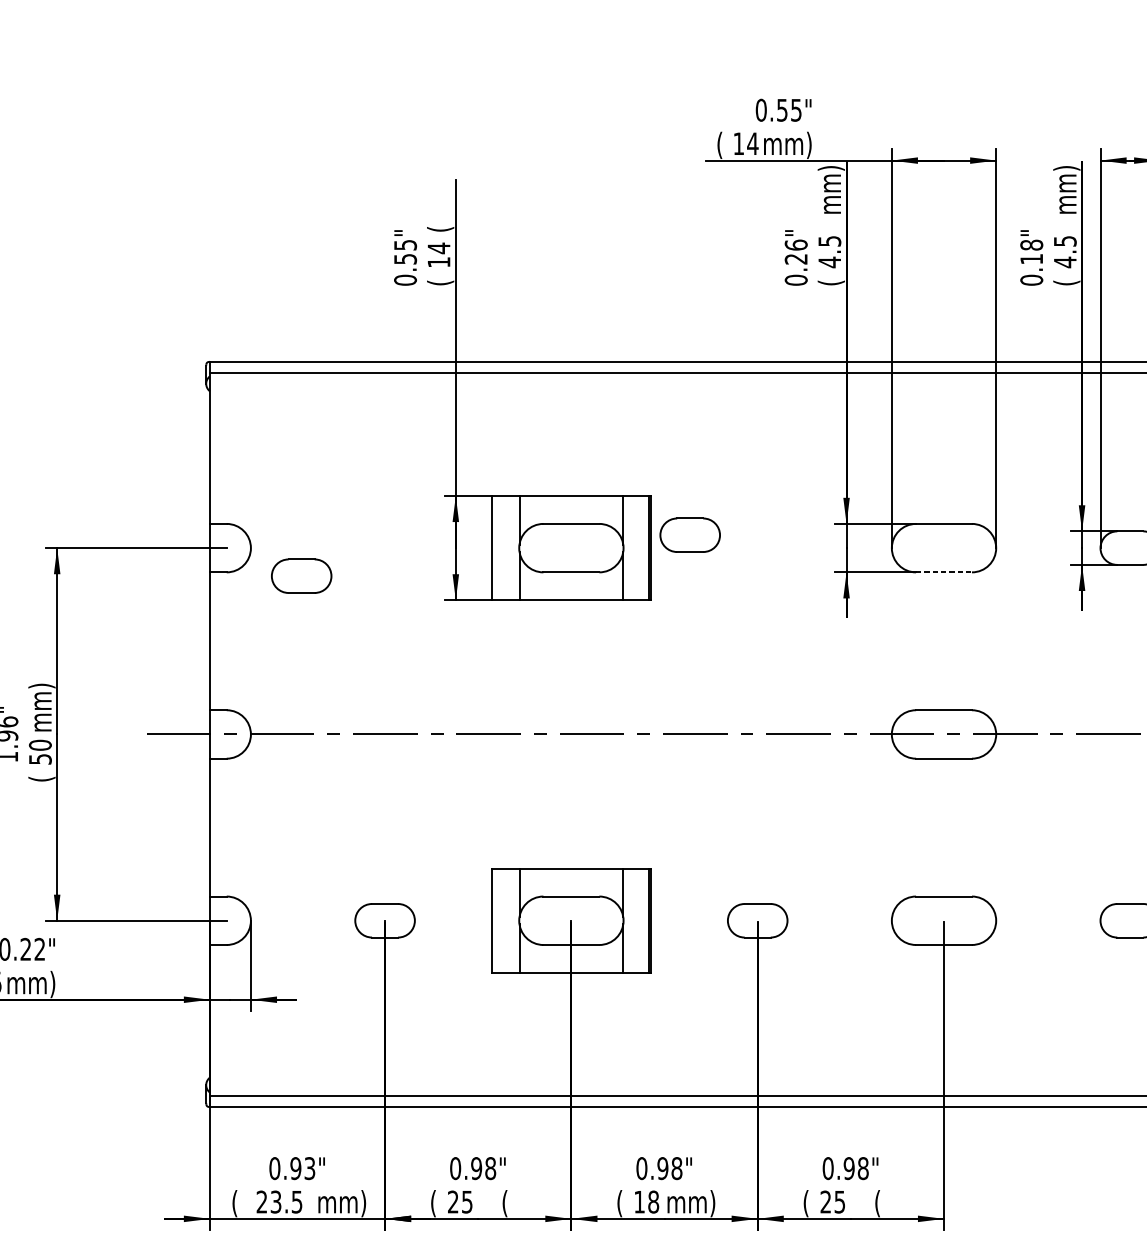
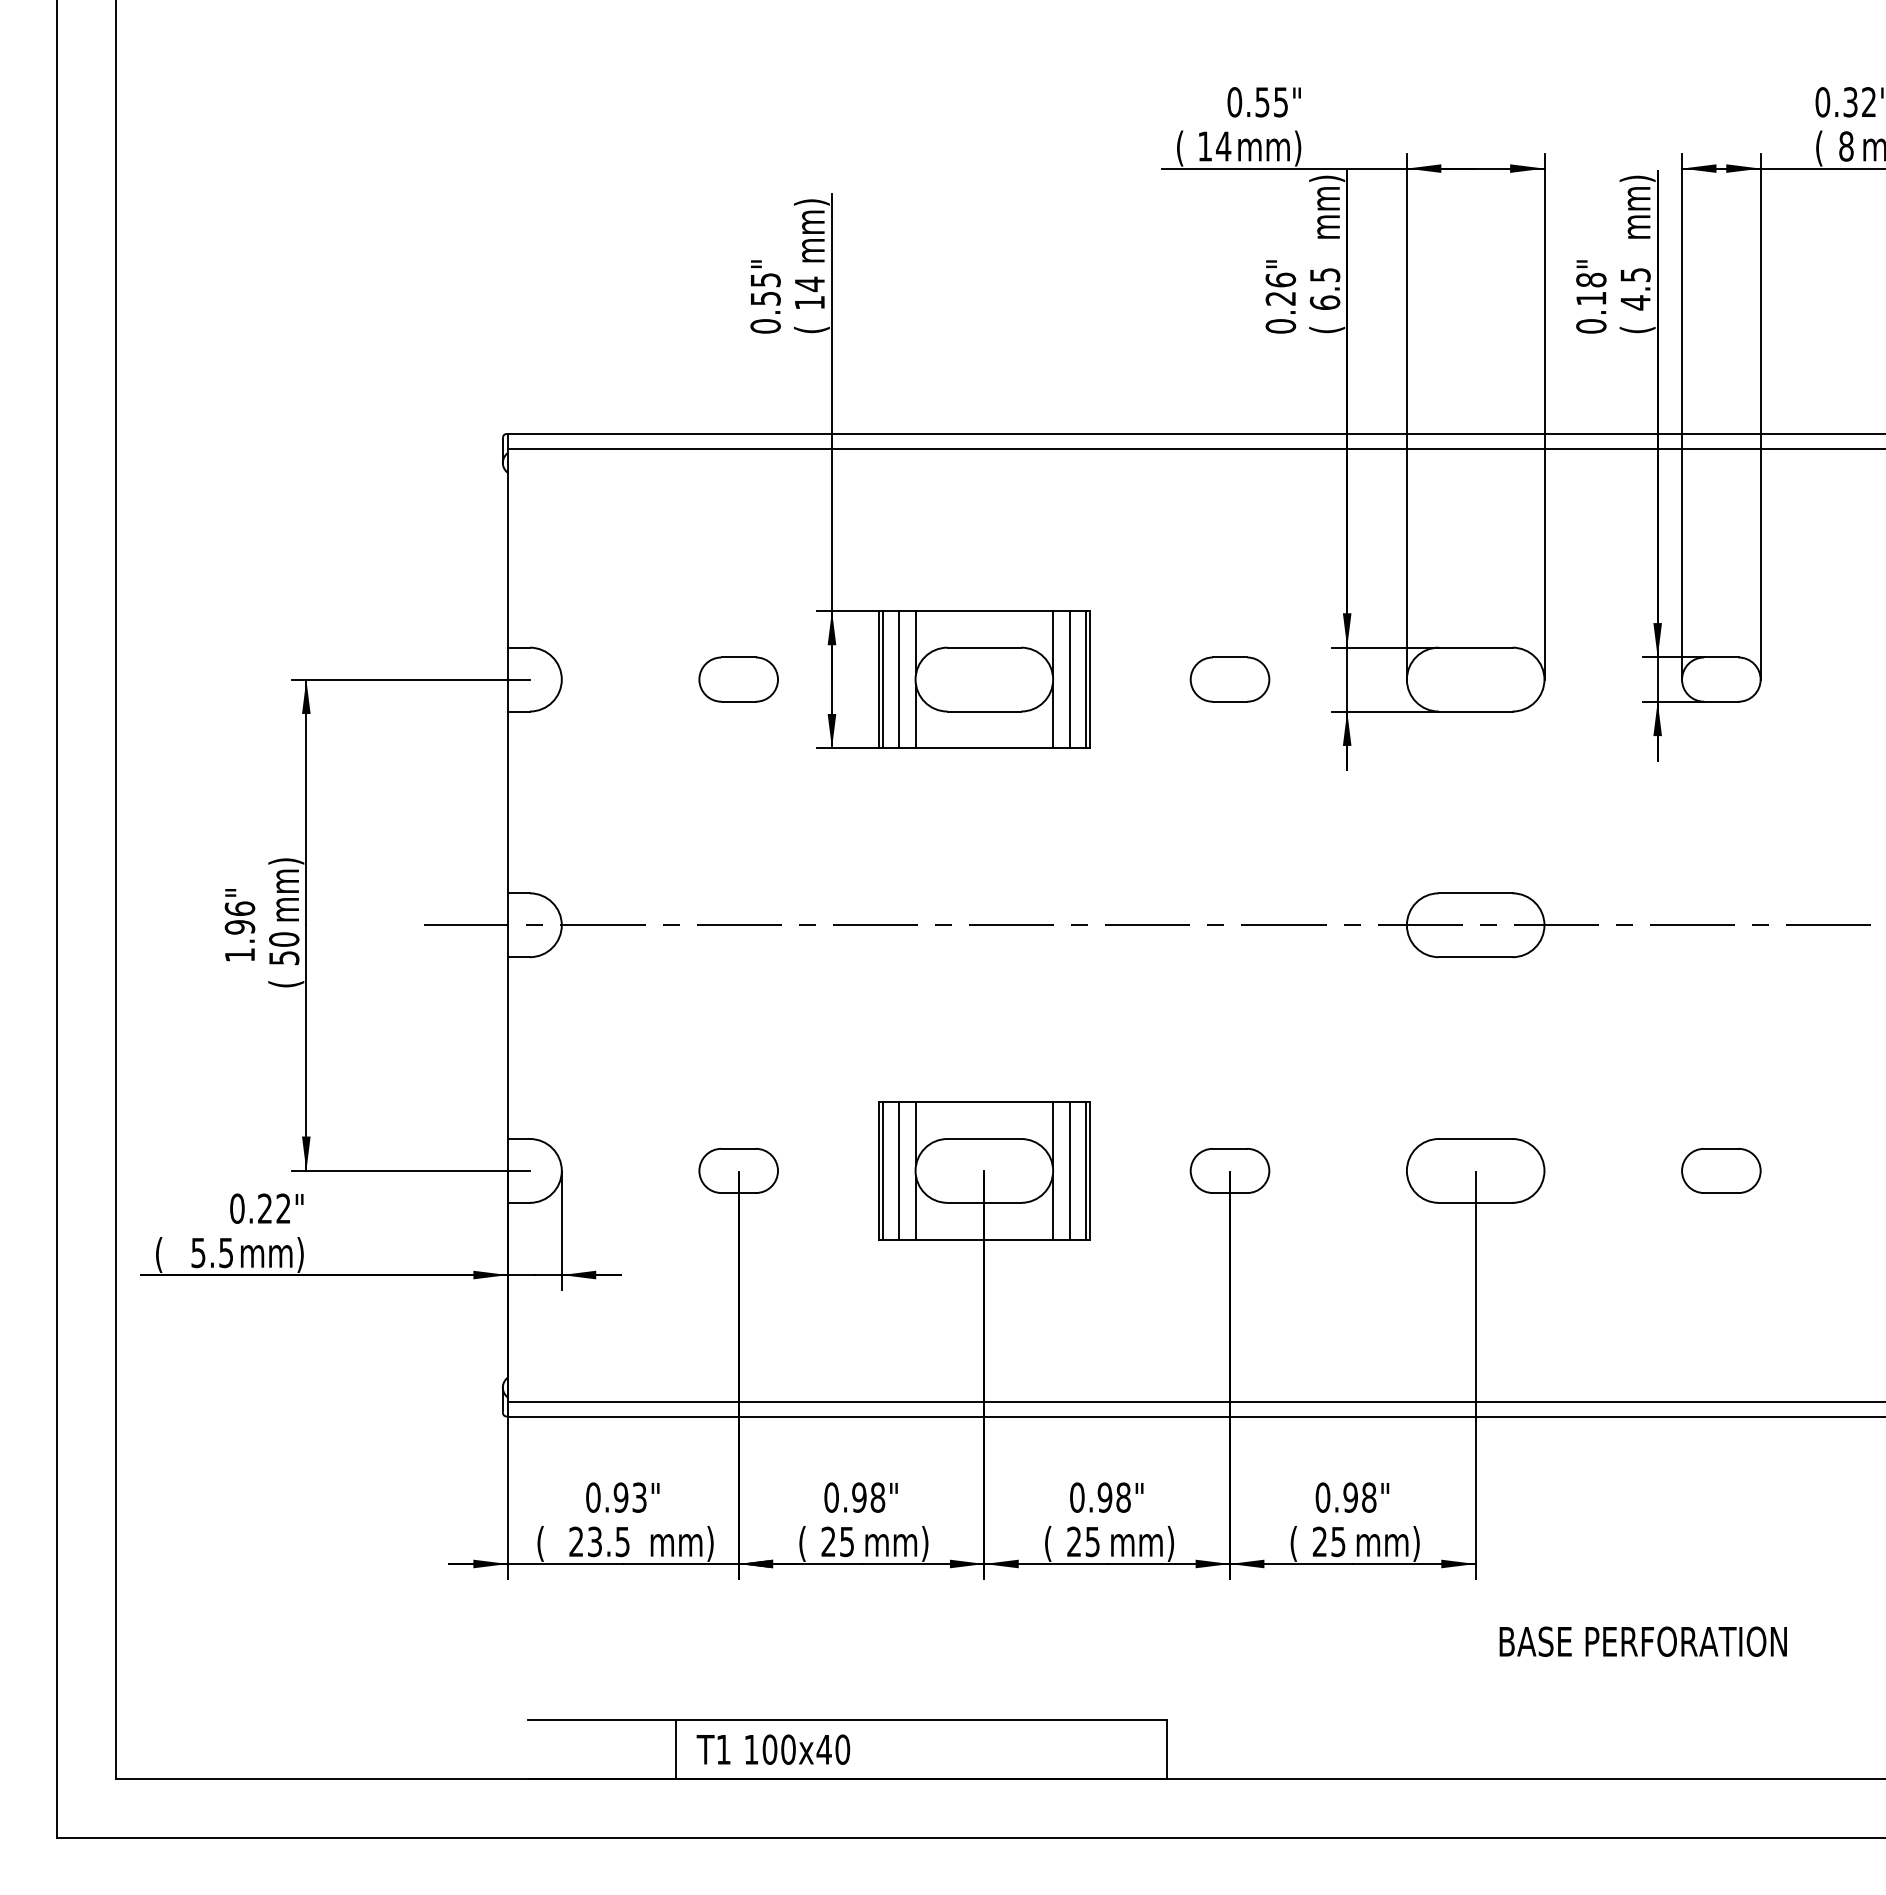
text: (440, 207) -> (811, 230), ( -> mm)
text: (829, 262) -> (1324, 302), 4.5 -> 6.5
part: (689, 535) -> (1229, 679), moved
line: (494, 548) -> (882, 679), added
line: (506, 548) -> (898, 679), added
line: (636, 548) -> (1070, 679), added
line: (943, 572) -> (1475, 711), dashed -> solid
part: (301, 576) -> (738, 679), moved
line: (494, 920) -> (882, 1170), added
line: (506, 920) -> (898, 1170), added
line: (636, 920) -> (1070, 1170), added
text: (646, 1201) -> (1083, 1541), 18 -> 25
text: (504, 1203) -> (896, 1543), ( -> mm)
text: (877, 1203) -> (1387, 1543), ( -> mm)

